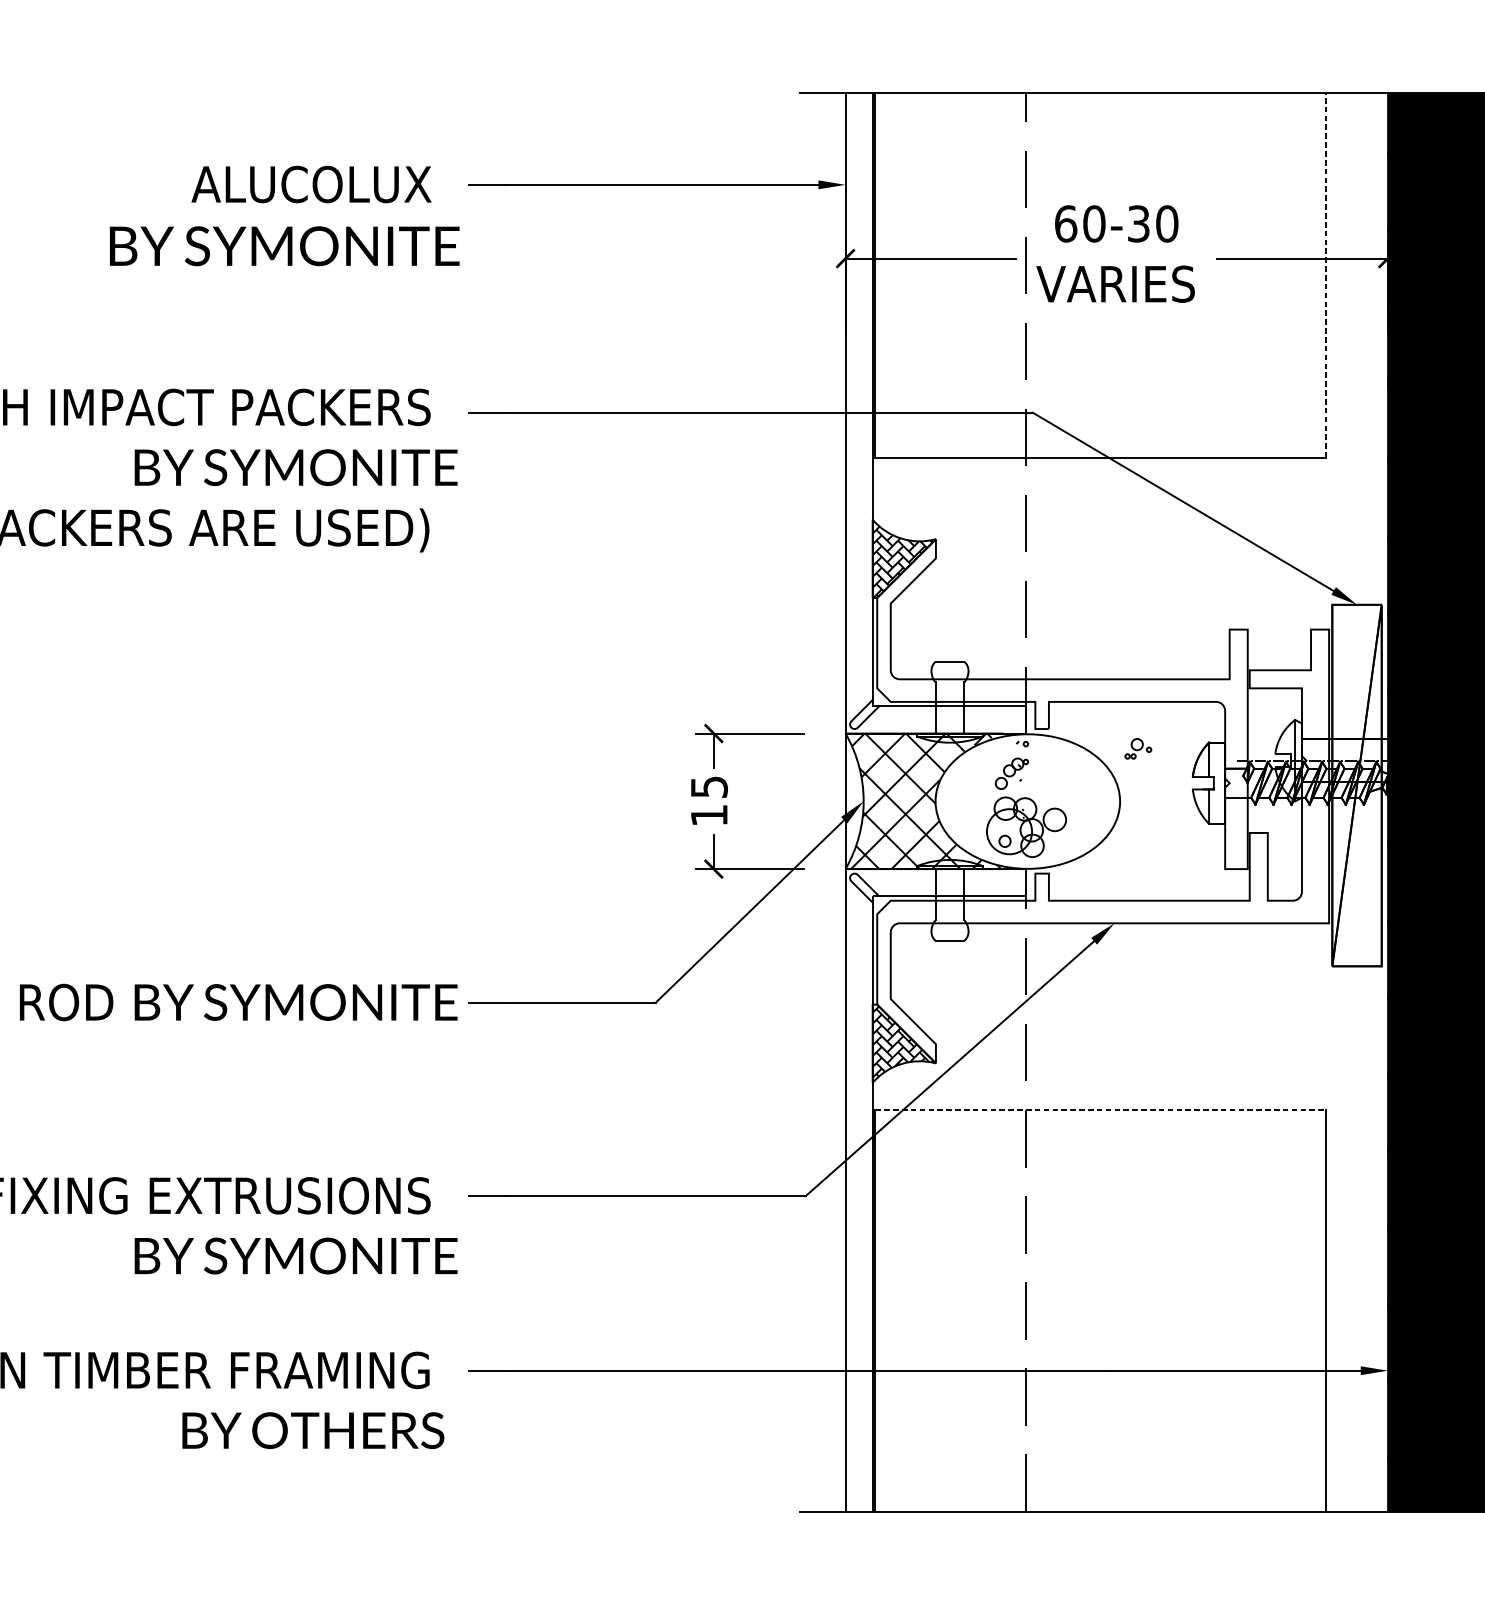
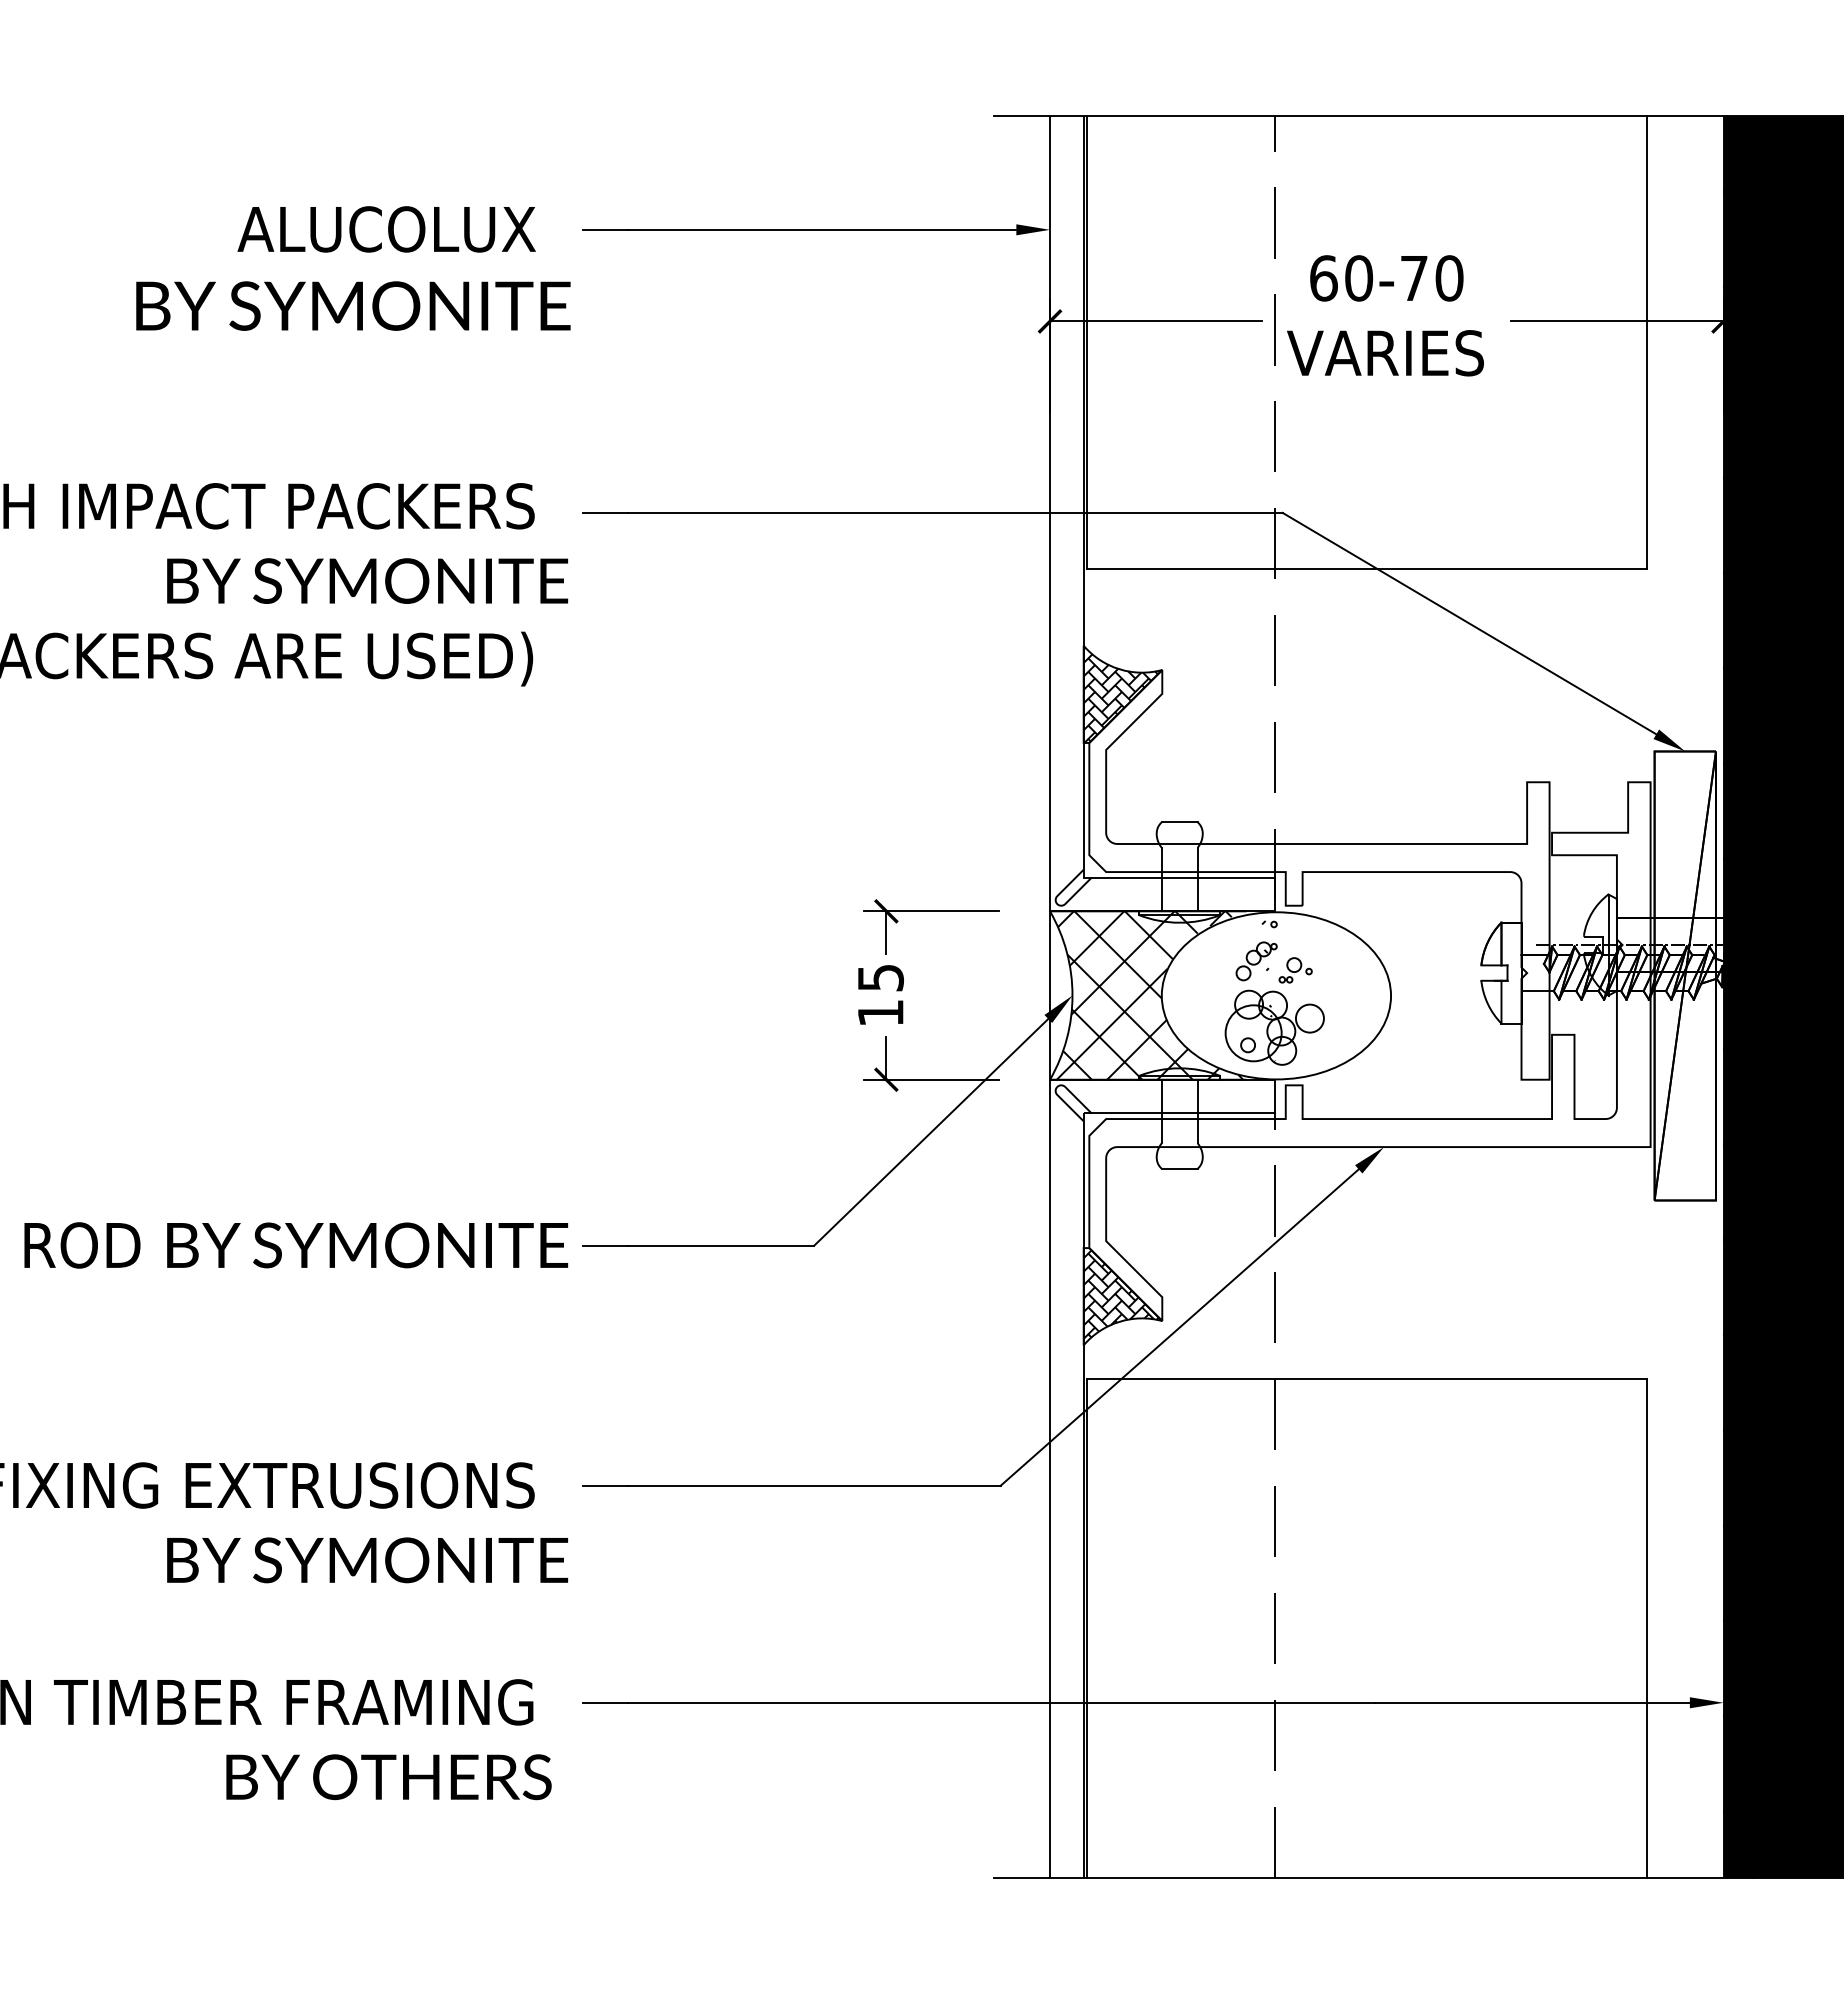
text: (1139, 224) -> (1414, 278), 60-30 -> 60-70
line: (1326, 274) -> (1647, 341), dashed -> solid
part: (1138, 748) -> (1295, 970), moved
line: (1101, 1109) -> (1367, 1378), dashed -> solid

